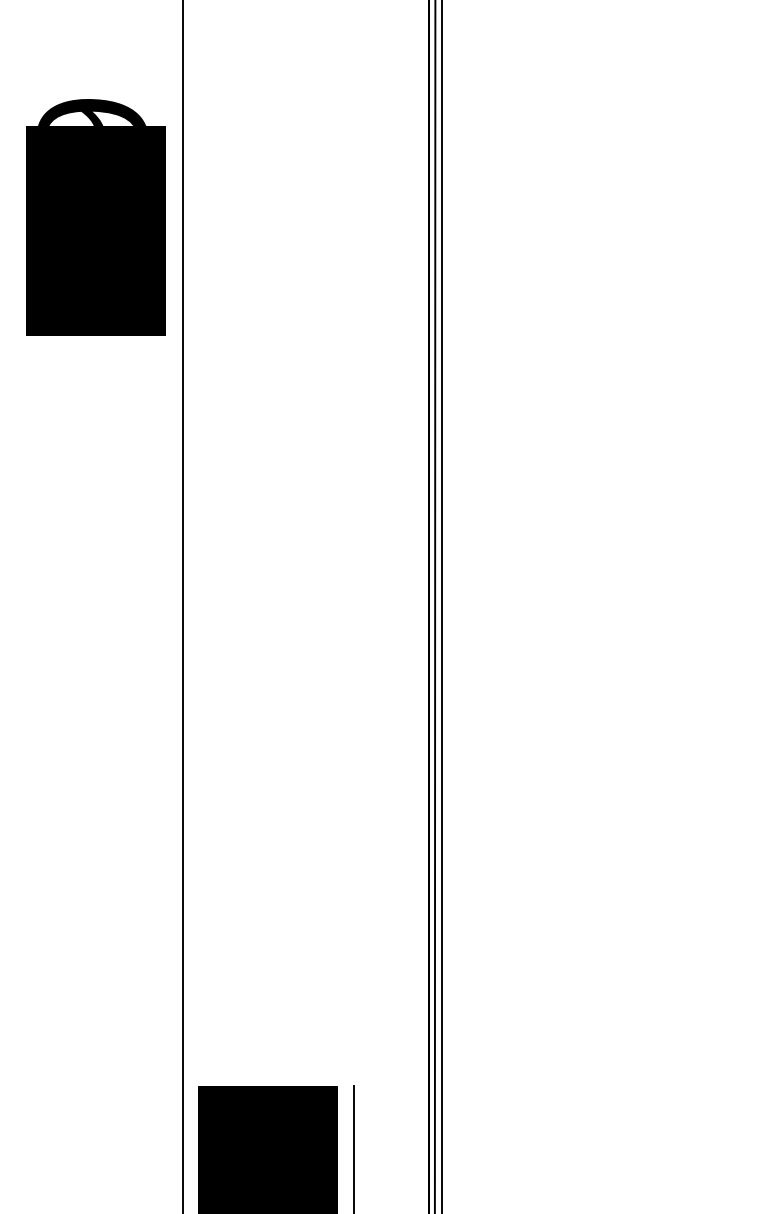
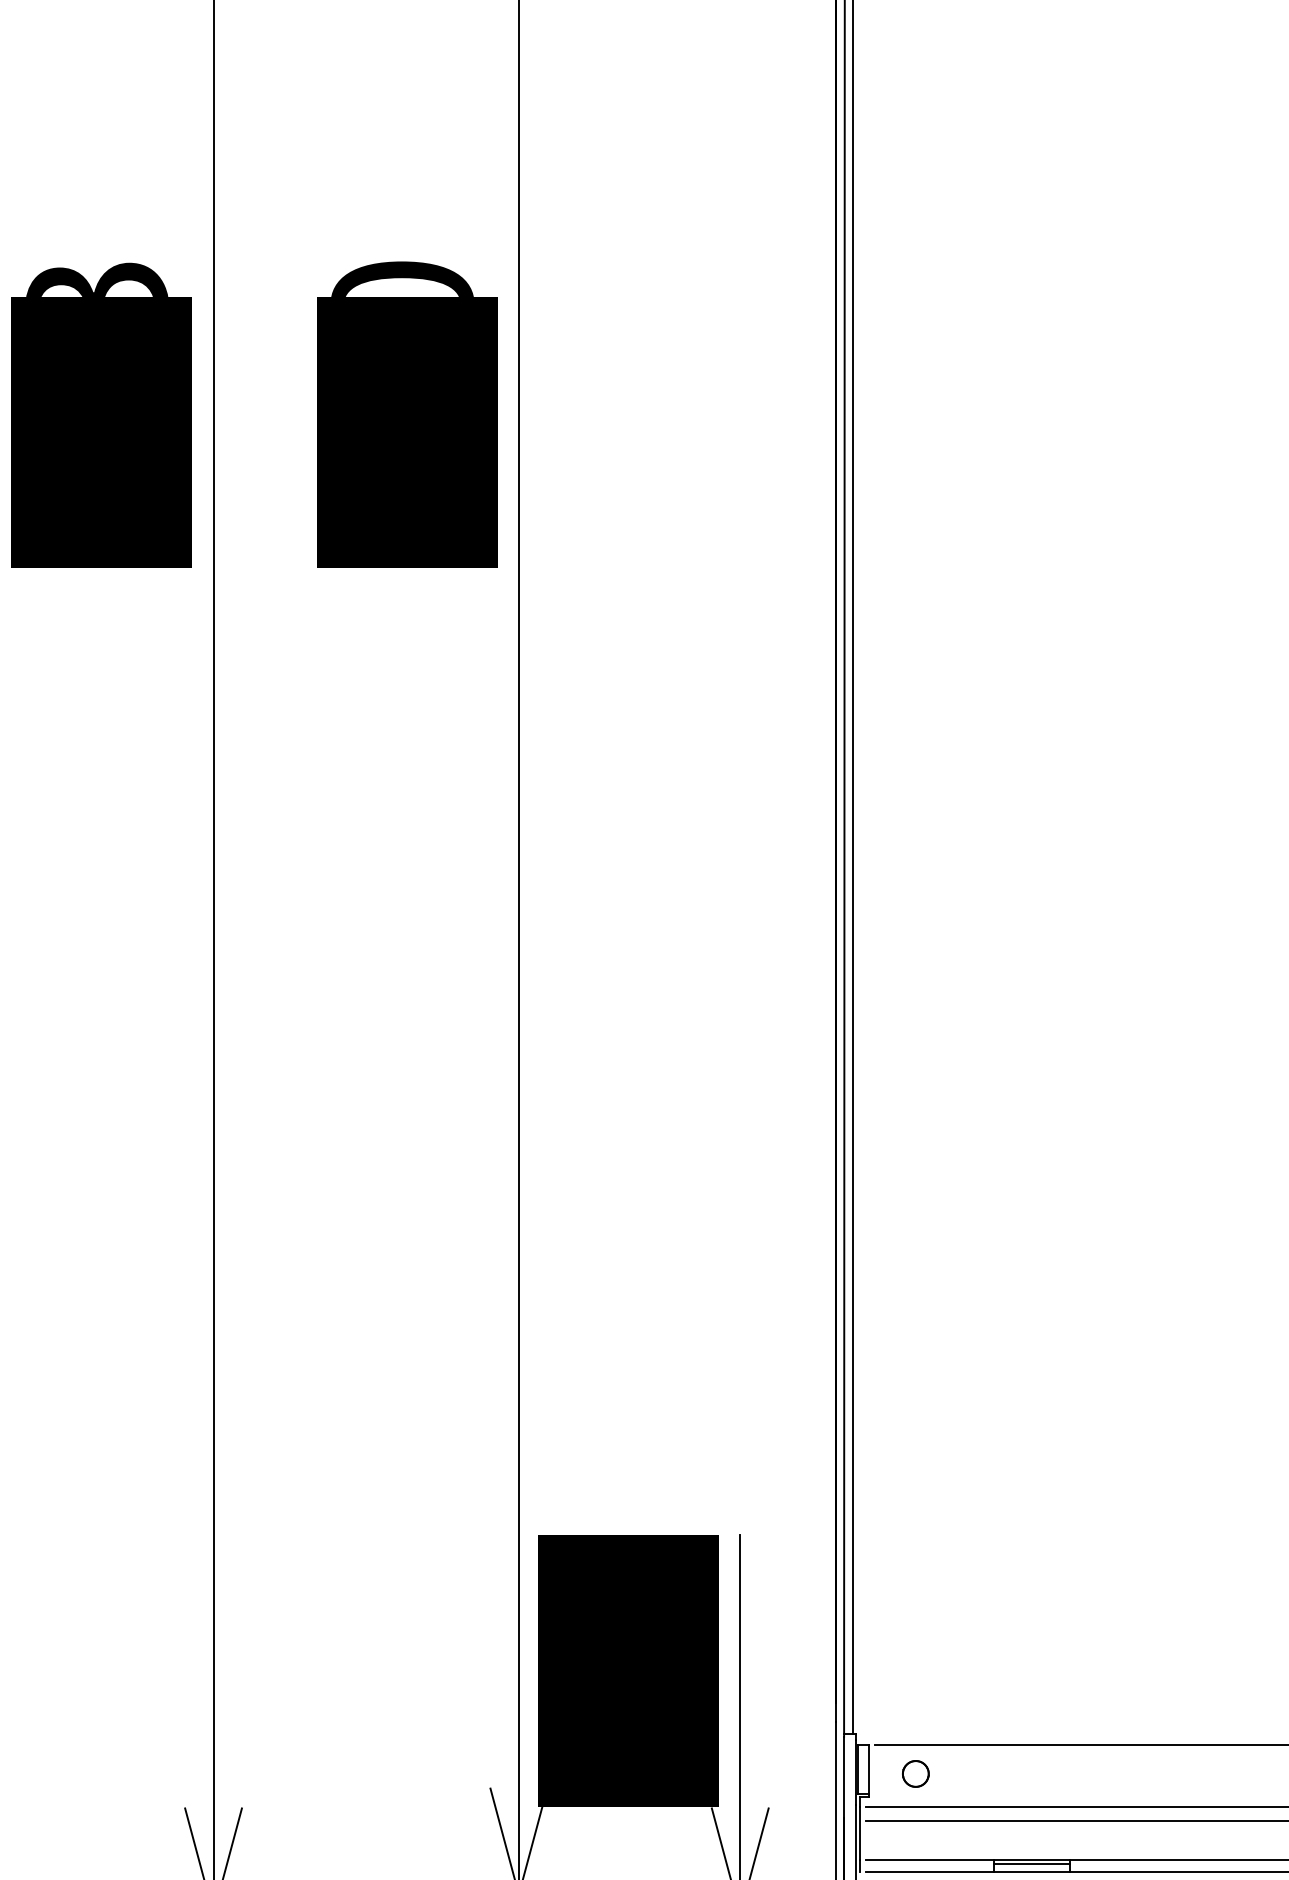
text: (92, 111) -> (402, 278), 379 -> 430

